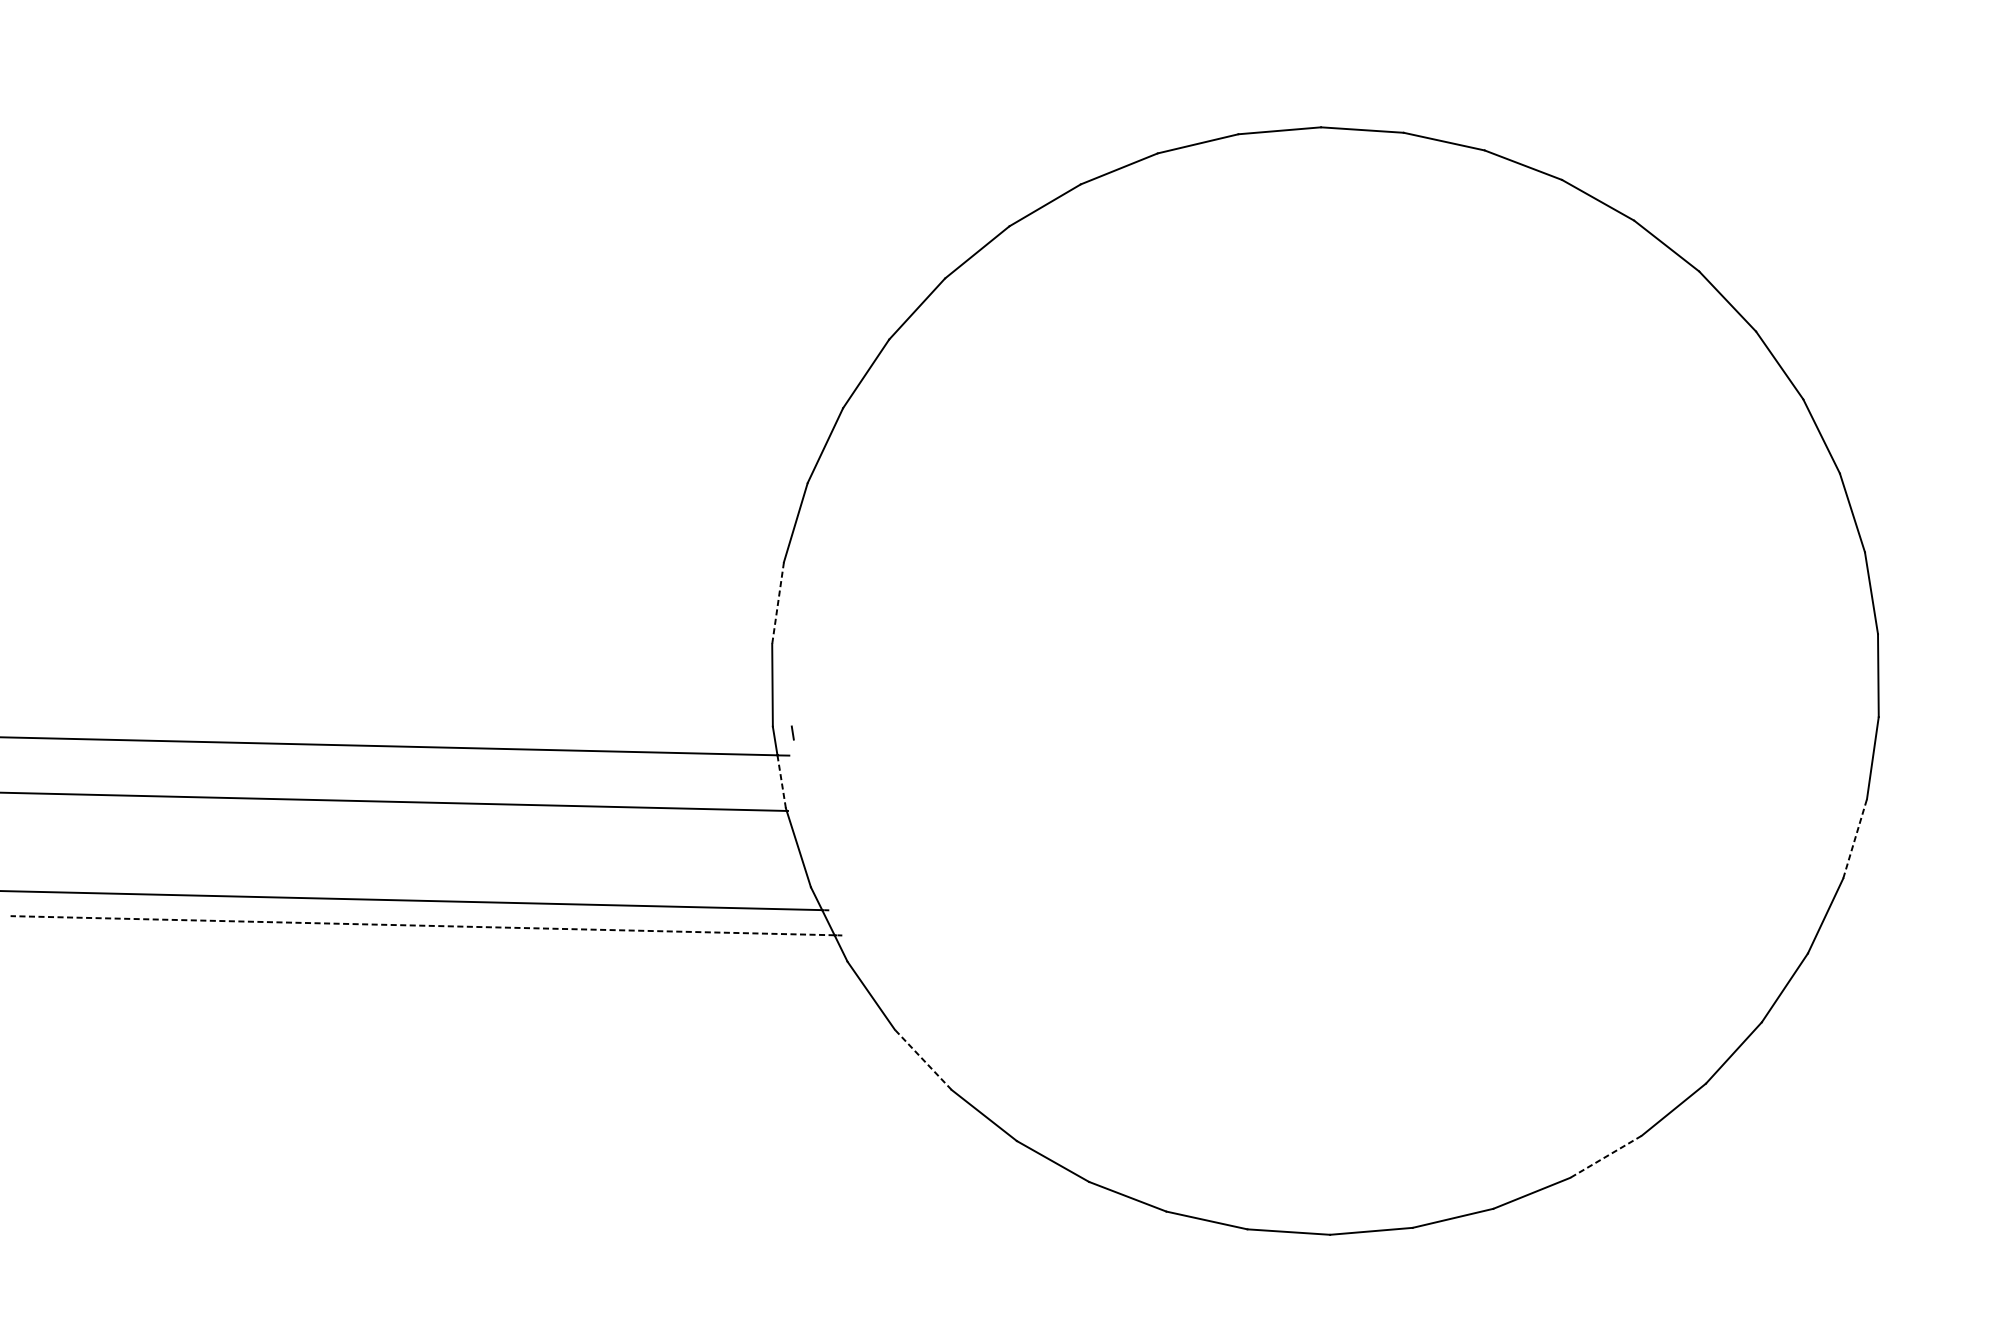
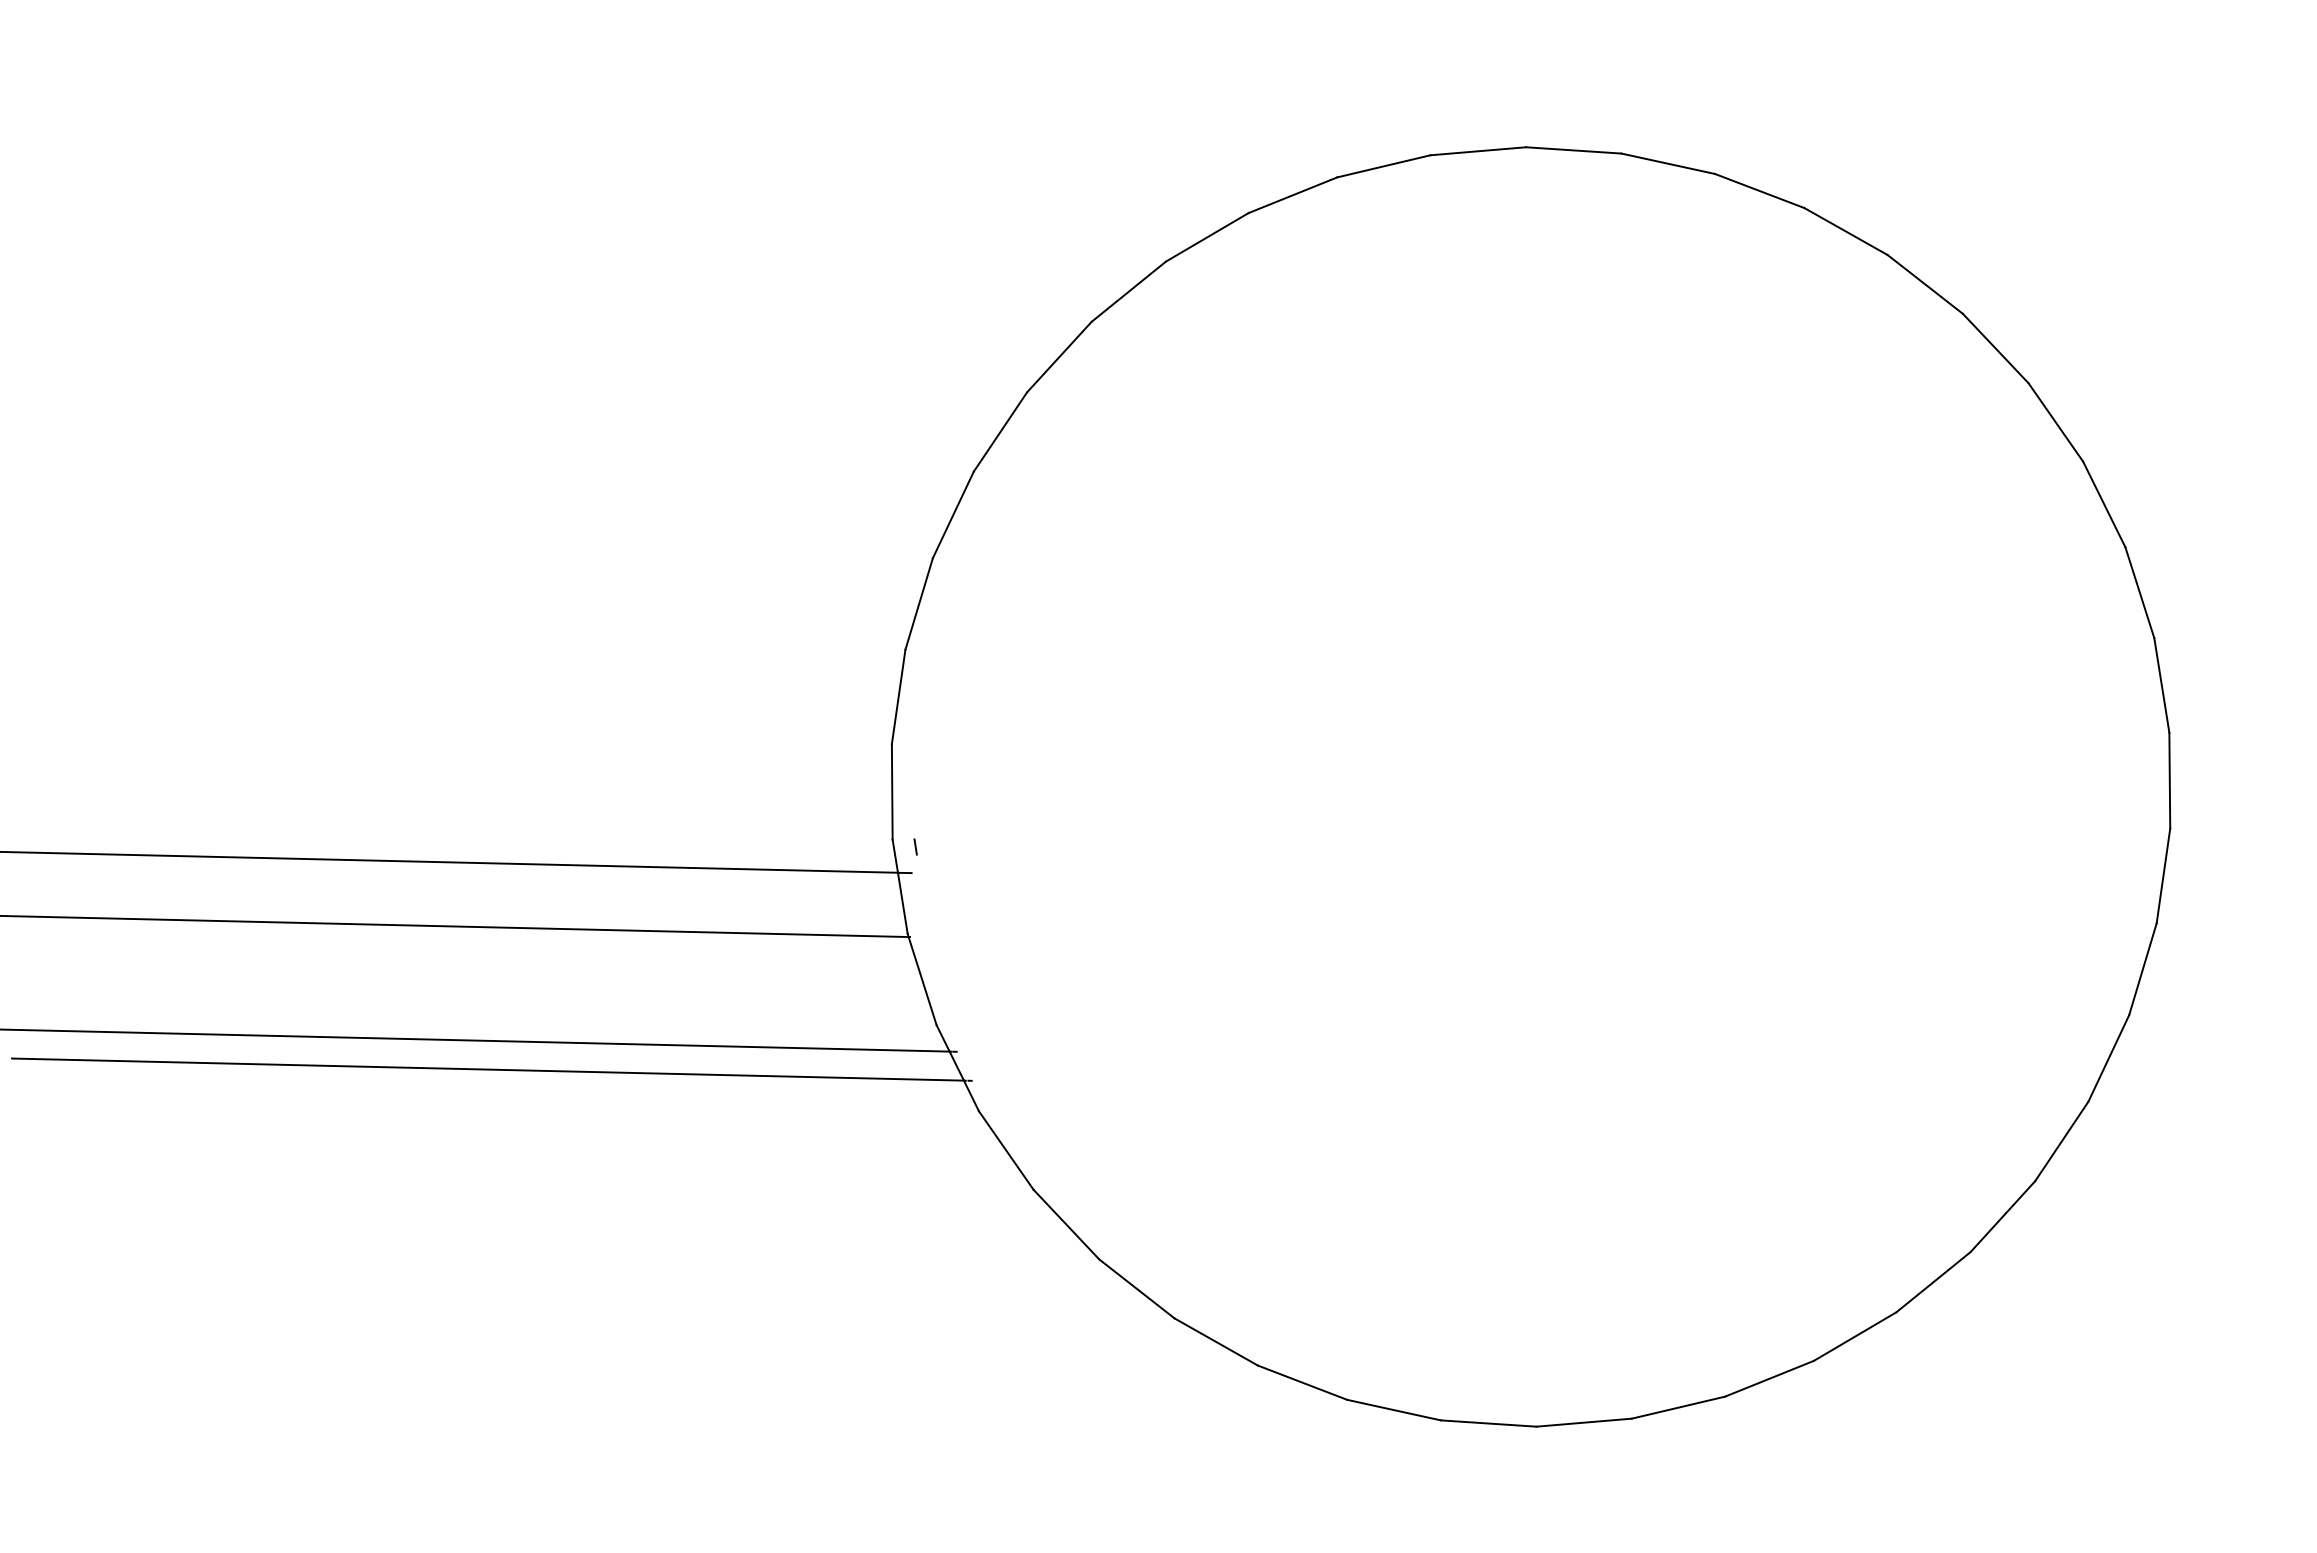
line: (777, 602) -> (898, 696), dashed -> solid
line: (781, 781) -> (902, 903), dashed -> solid
line: (1854, 839) -> (2142, 969), dashed -> solid
line: (422, 925) -> (487, 1069), dashed -> solid
line: (923, 1059) -> (1066, 1224), dashed -> solid
line: (1606, 1156) -> (1855, 1336), dashed -> solid

